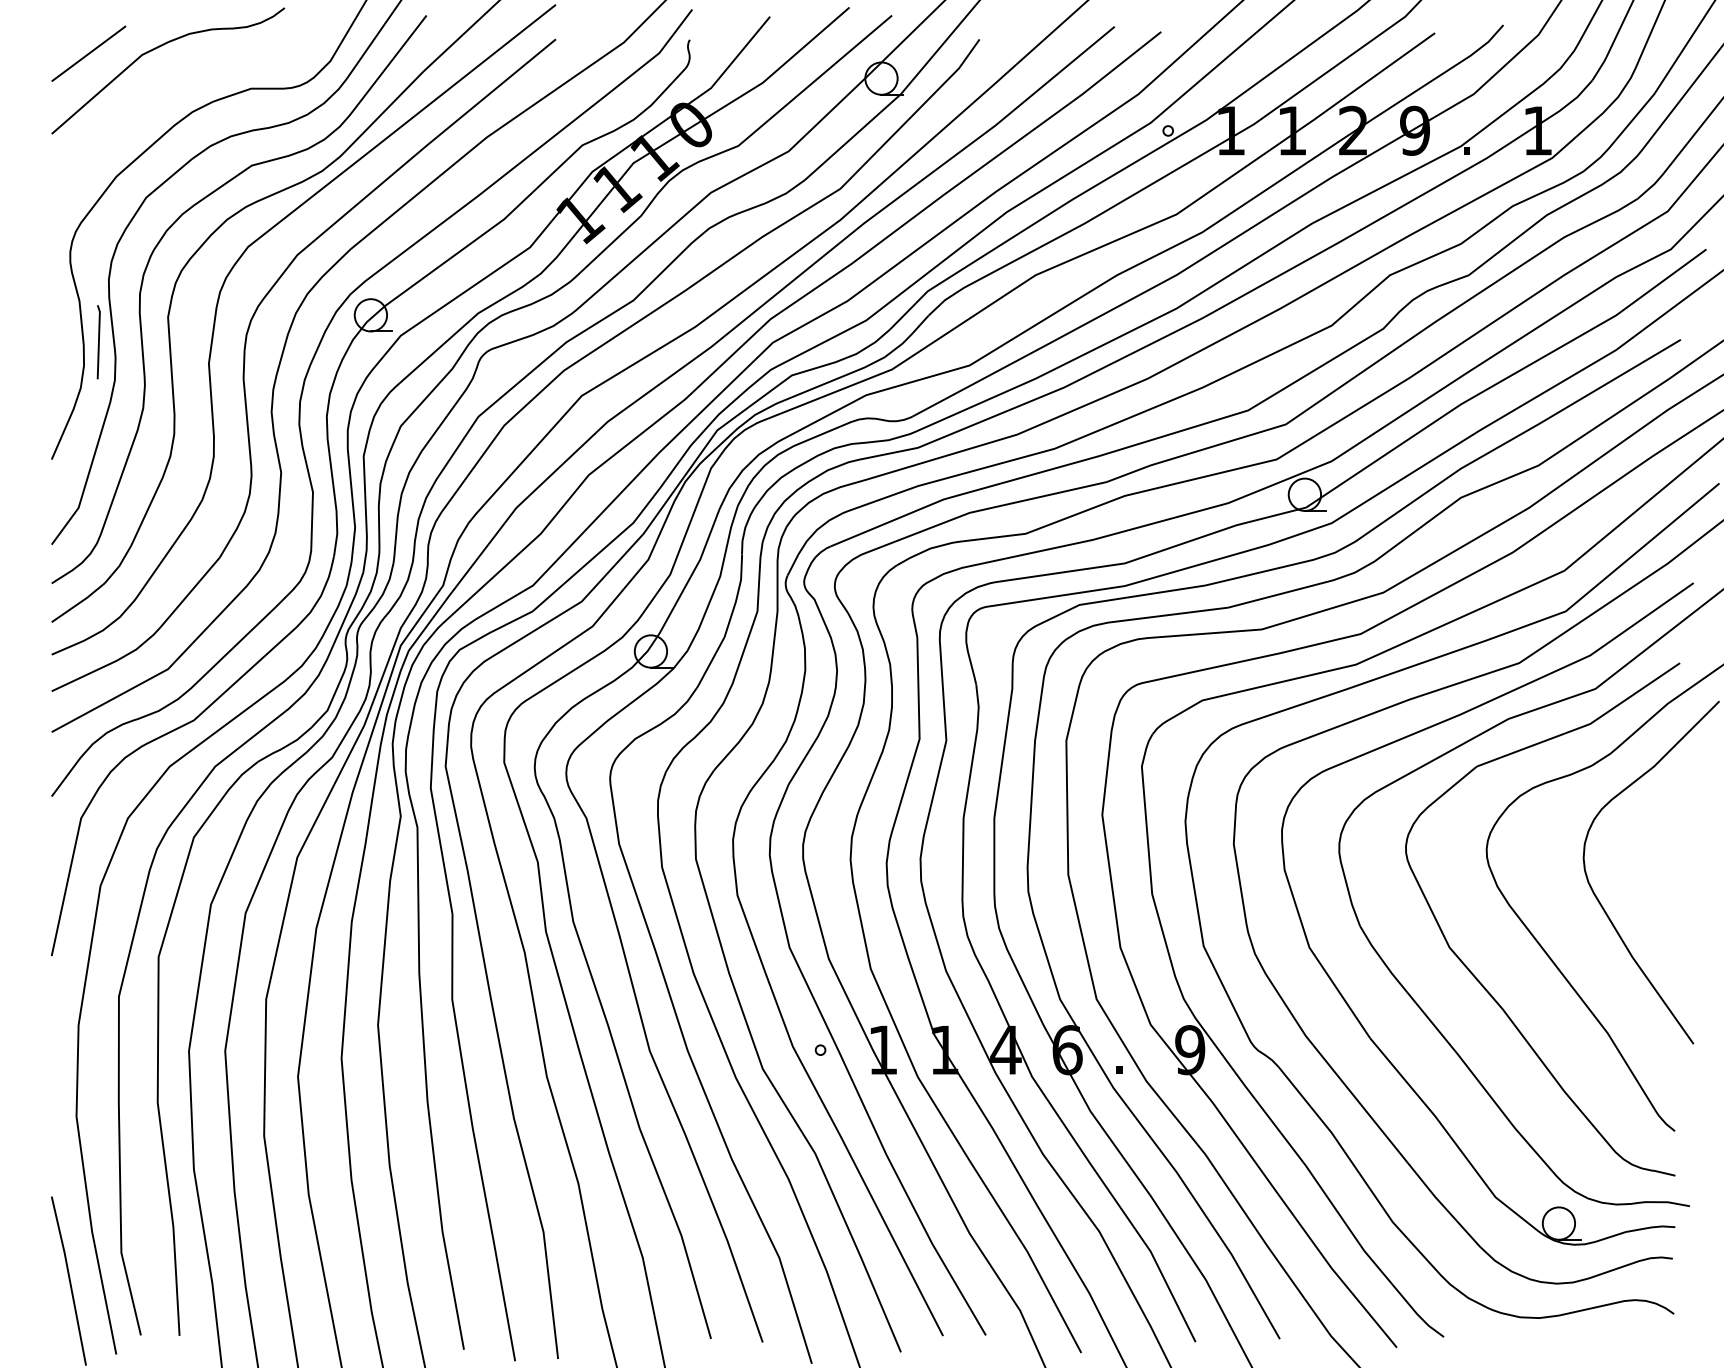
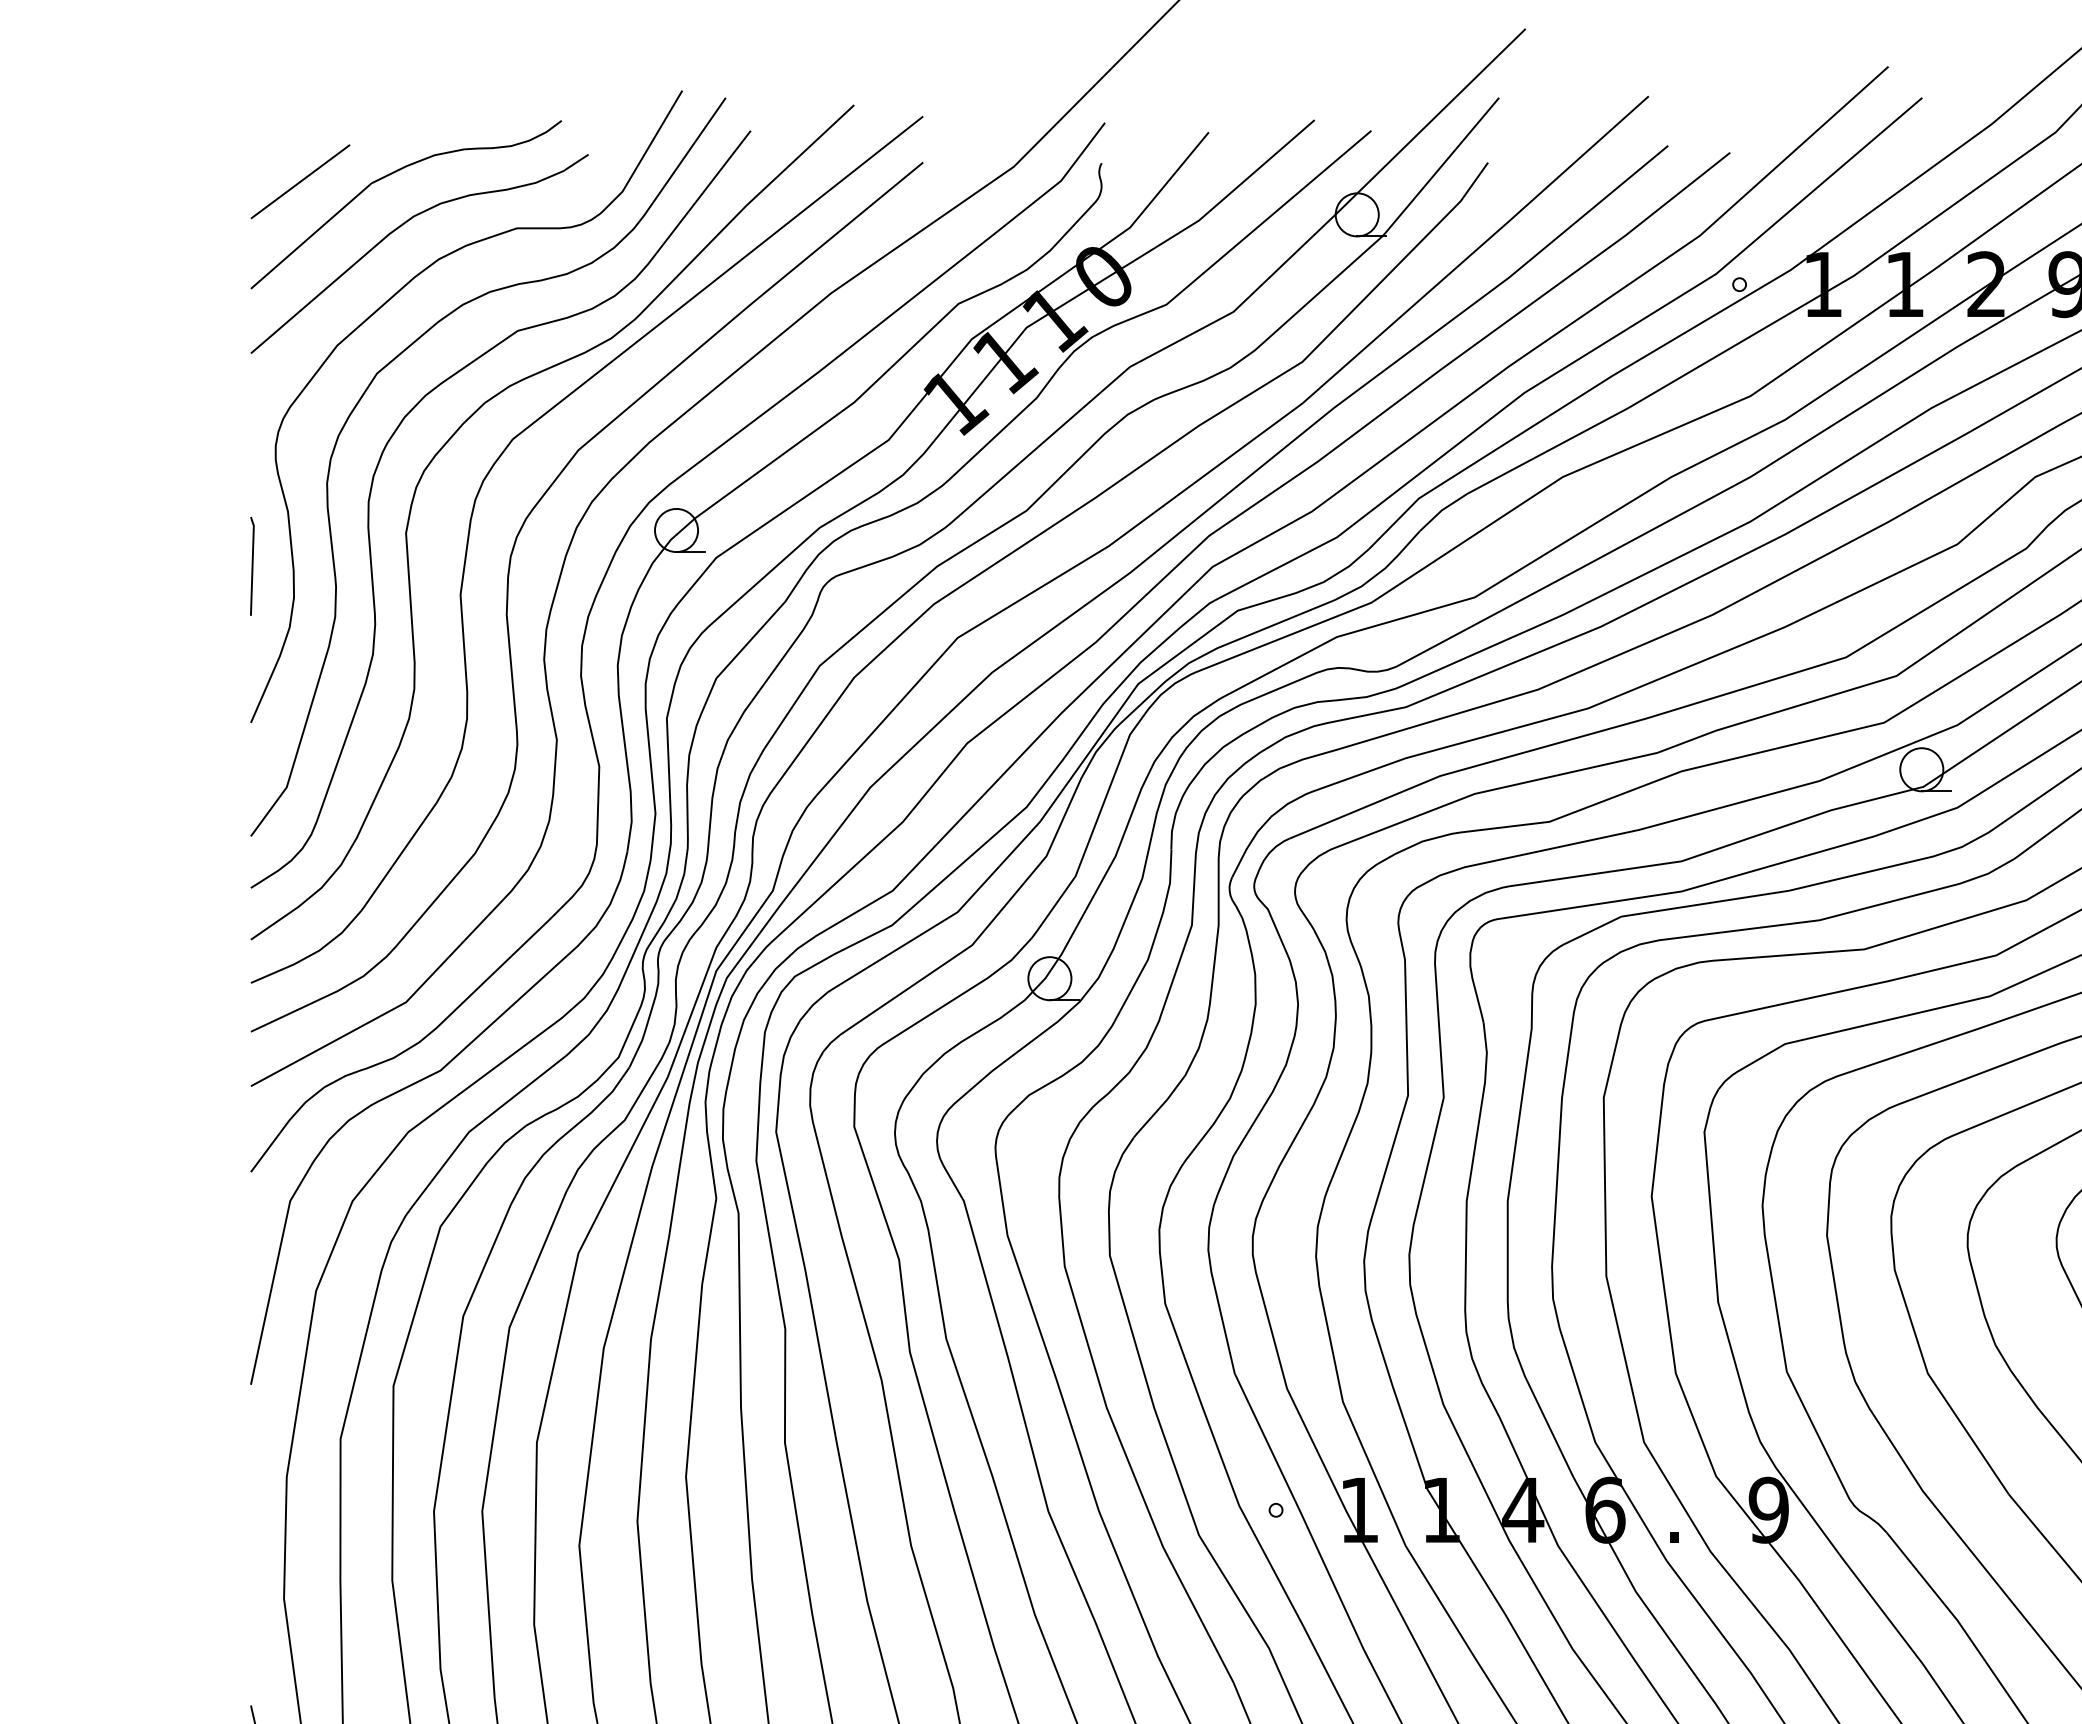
curve: (162, 89) -> (398, 229), added
line: (98, 342) -> (251, 566), moved

